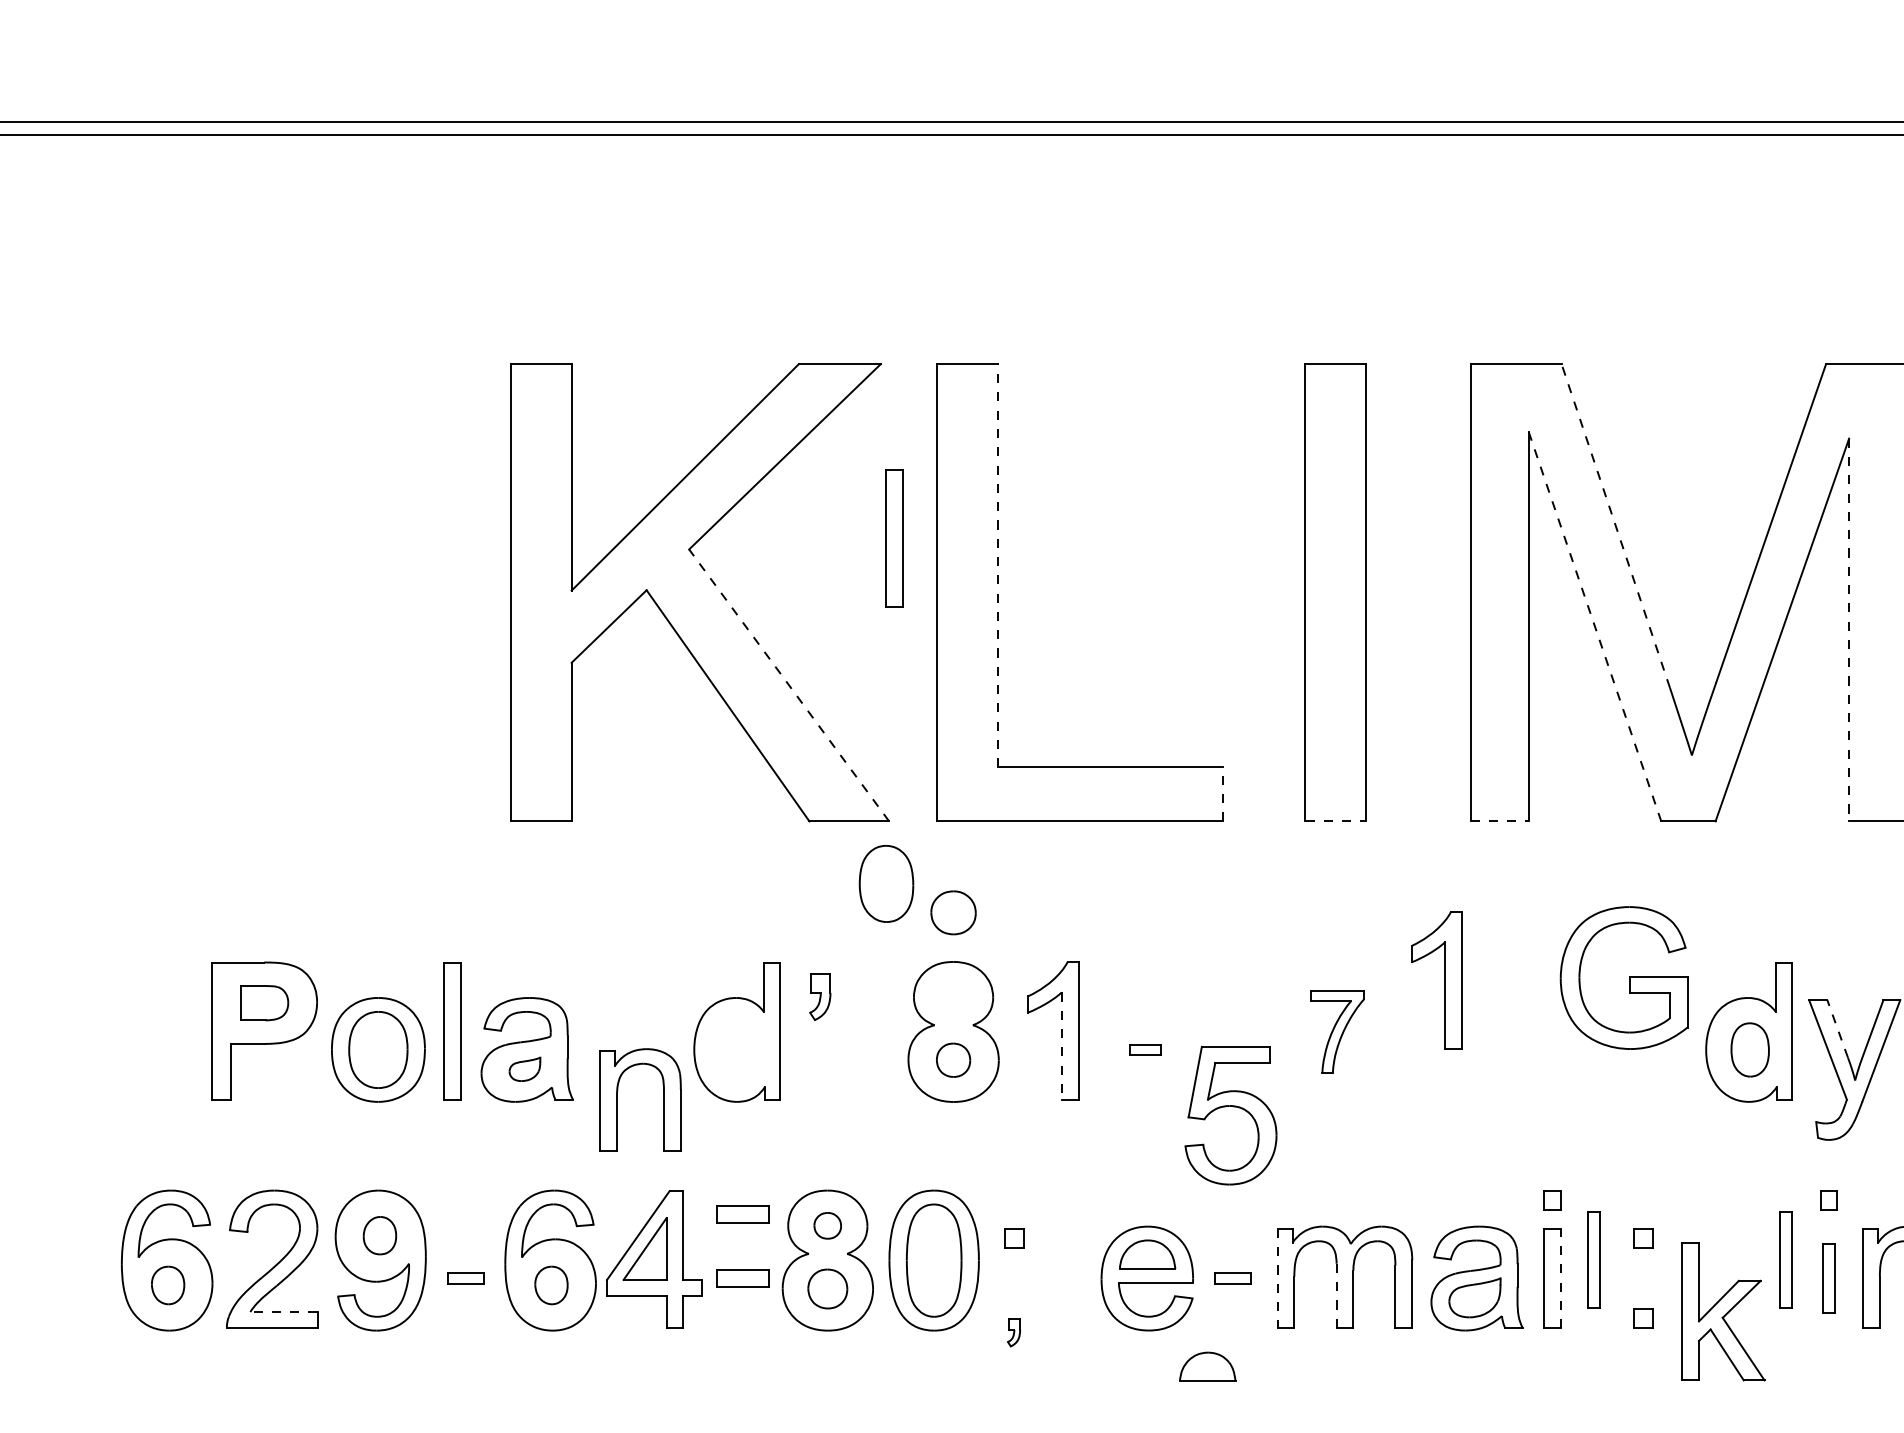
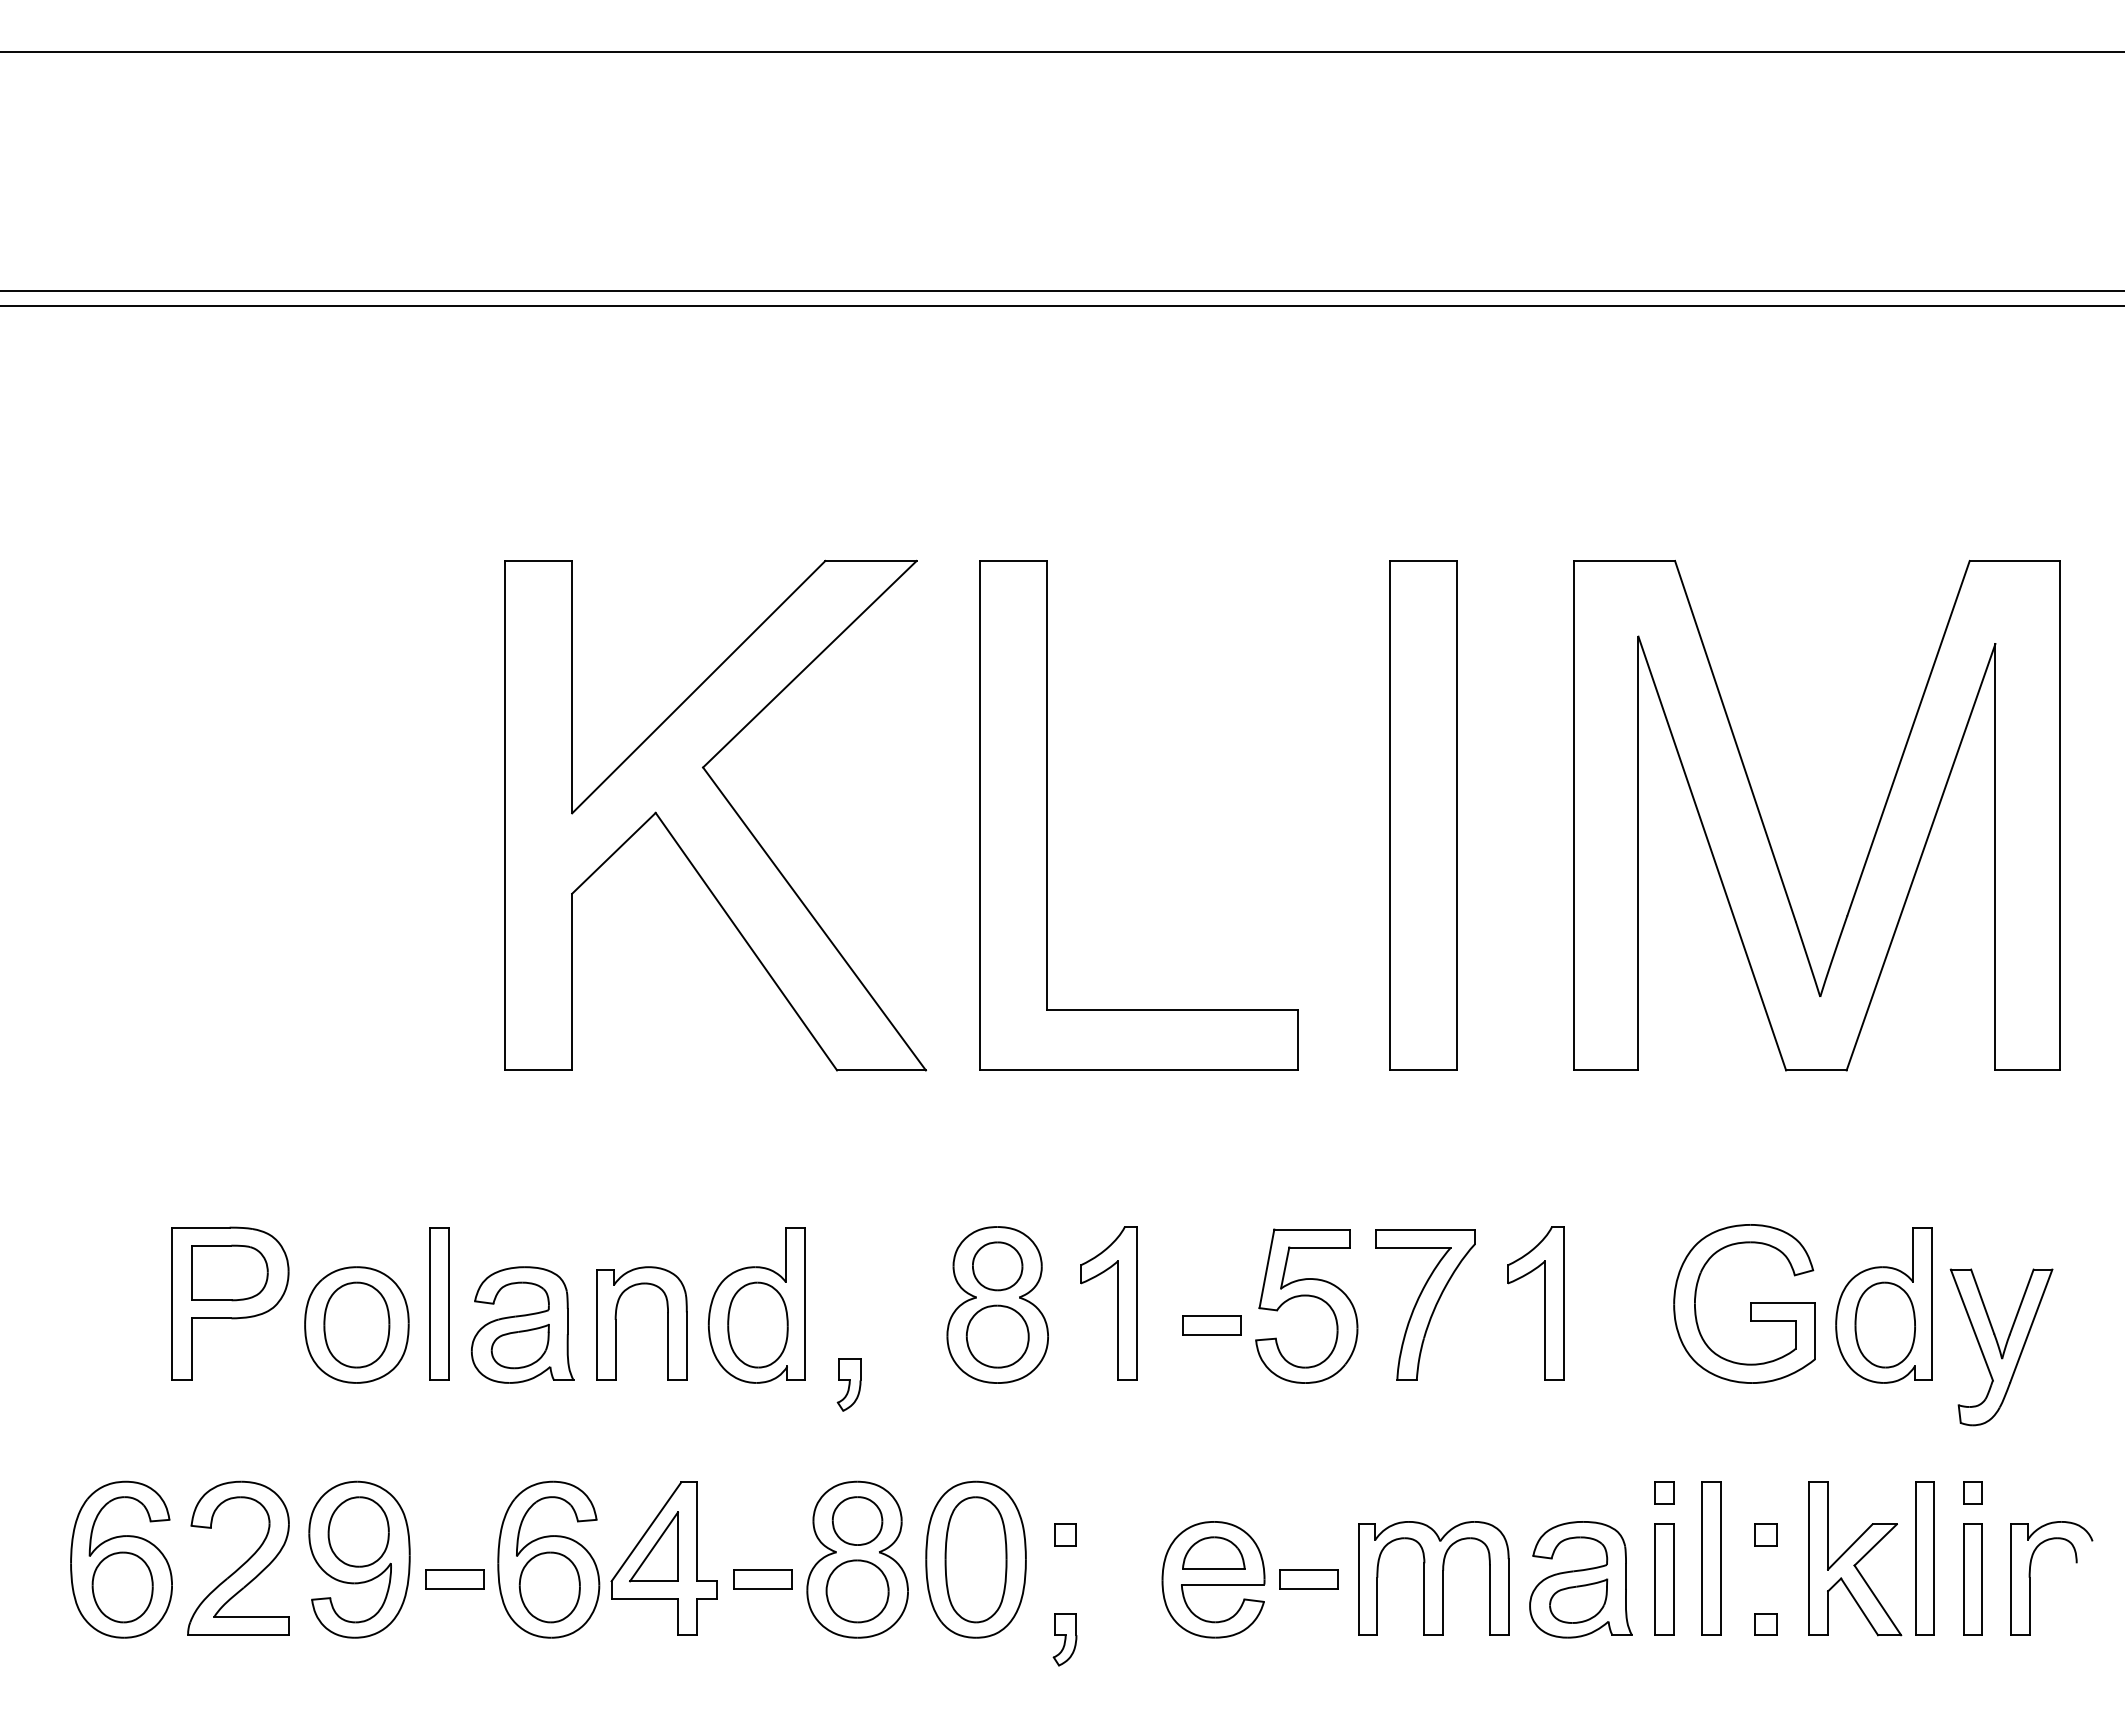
line: (1615, 525) -> (1735, 740), dashed -> solid
part: (894, 537) -> (931, 754), removed
line: (998, 565) -> (1047, 785), dashed -> solid
line: (1595, 627) -> (1712, 854), dashed -> solid
line: (1849, 630) -> (1995, 857), dashed -> solid
line: (789, 685) -> (814, 918), dashed -> solid
line: (1222, 793) -> (1297, 1039), dashed -> solid
line: (1335, 821) -> (1423, 1070), dashed -> solid
line: (1500, 821) -> (1606, 1070), dashed -> solid
part: (886, 883) -> (757, 1324), moved
part: (953, 913) -> (997, 1266), moved
part: (1623, 977) -> (1744, 1303), moved
part: (1444, 980) -> (1544, 1303), moved
part: (819, 996) -> (848, 1384), moved
part: (264, 1002) -> (229, 1272), size x1.43
line: (1837, 1028) -> (1982, 1301), dashed -> solid
part: (1337, 1031) -> (1425, 1304), size x1.67
line: (1062, 1045) -> (1118, 1320), dashed -> solid
part: (1749, 1049) -> (1884, 1324), size x1.43
part: (1145, 1050) -> (1211, 1325), size x1.67
part: (953, 1060) -> (997, 1336), size x1.67
part: (524, 1069) -> (519, 1346), size x1.67
part: (617, 1099) -> (616, 1323), moved
part: (1230, 1106) -> (1306, 1296), moved
part: (742, 1214) -> (762, 1508), removed
part: (827, 1225) -> (857, 1520), size x1.67
part: (379, 1235) -> (358, 1531), size x1.67
part: (1594, 1259) -> (1711, 1558), size x1.43
part: (1785, 1259) -> (1924, 1558), size x1.43
part: (466, 1278) -> (454, 1579), size x1.43
part: (1232, 1278) -> (1308, 1579), size x1.43
line: (1561, 1278) -> (1674, 1579), dashed -> solid
part: (1828, 1278) -> (1972, 1579), size x1.43
line: (1277, 1279) -> (1358, 1580), dashed -> solid
part: (168, 1285) -> (122, 1587), size x1.67
part: (551, 1285) -> (549, 1587), size x1.67
part: (827, 1289) -> (857, 1591), size x1.43
line: (1336, 1296) -> (1424, 1599), dashed -> solid
part: (1723, 1311) -> (1855, 1558), moved
line: (283, 1312) -> (251, 1617), dashed -> solid
part: (1013, 1332) -> (1064, 1639), size x1.67
part: (1207, 1366) -> (1280, 1677), removed

